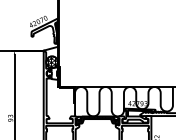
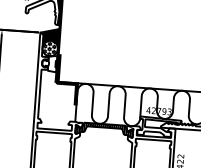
hatch: (50, 54) -> (48, 38), added

